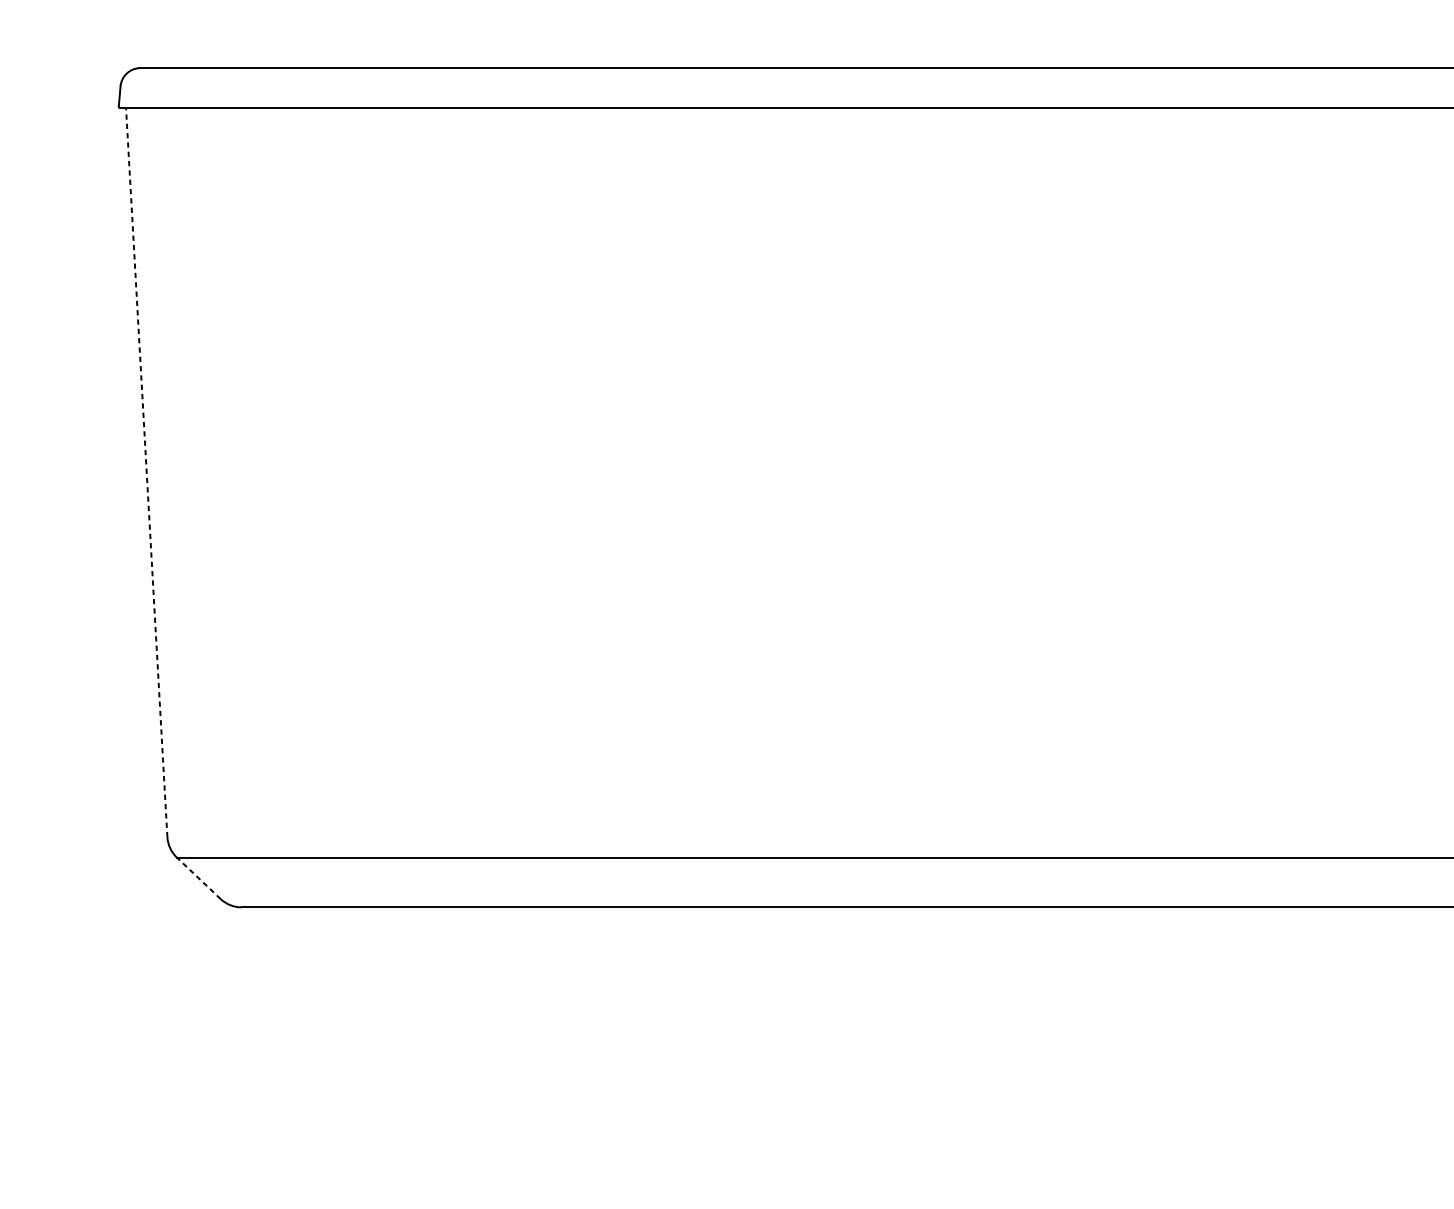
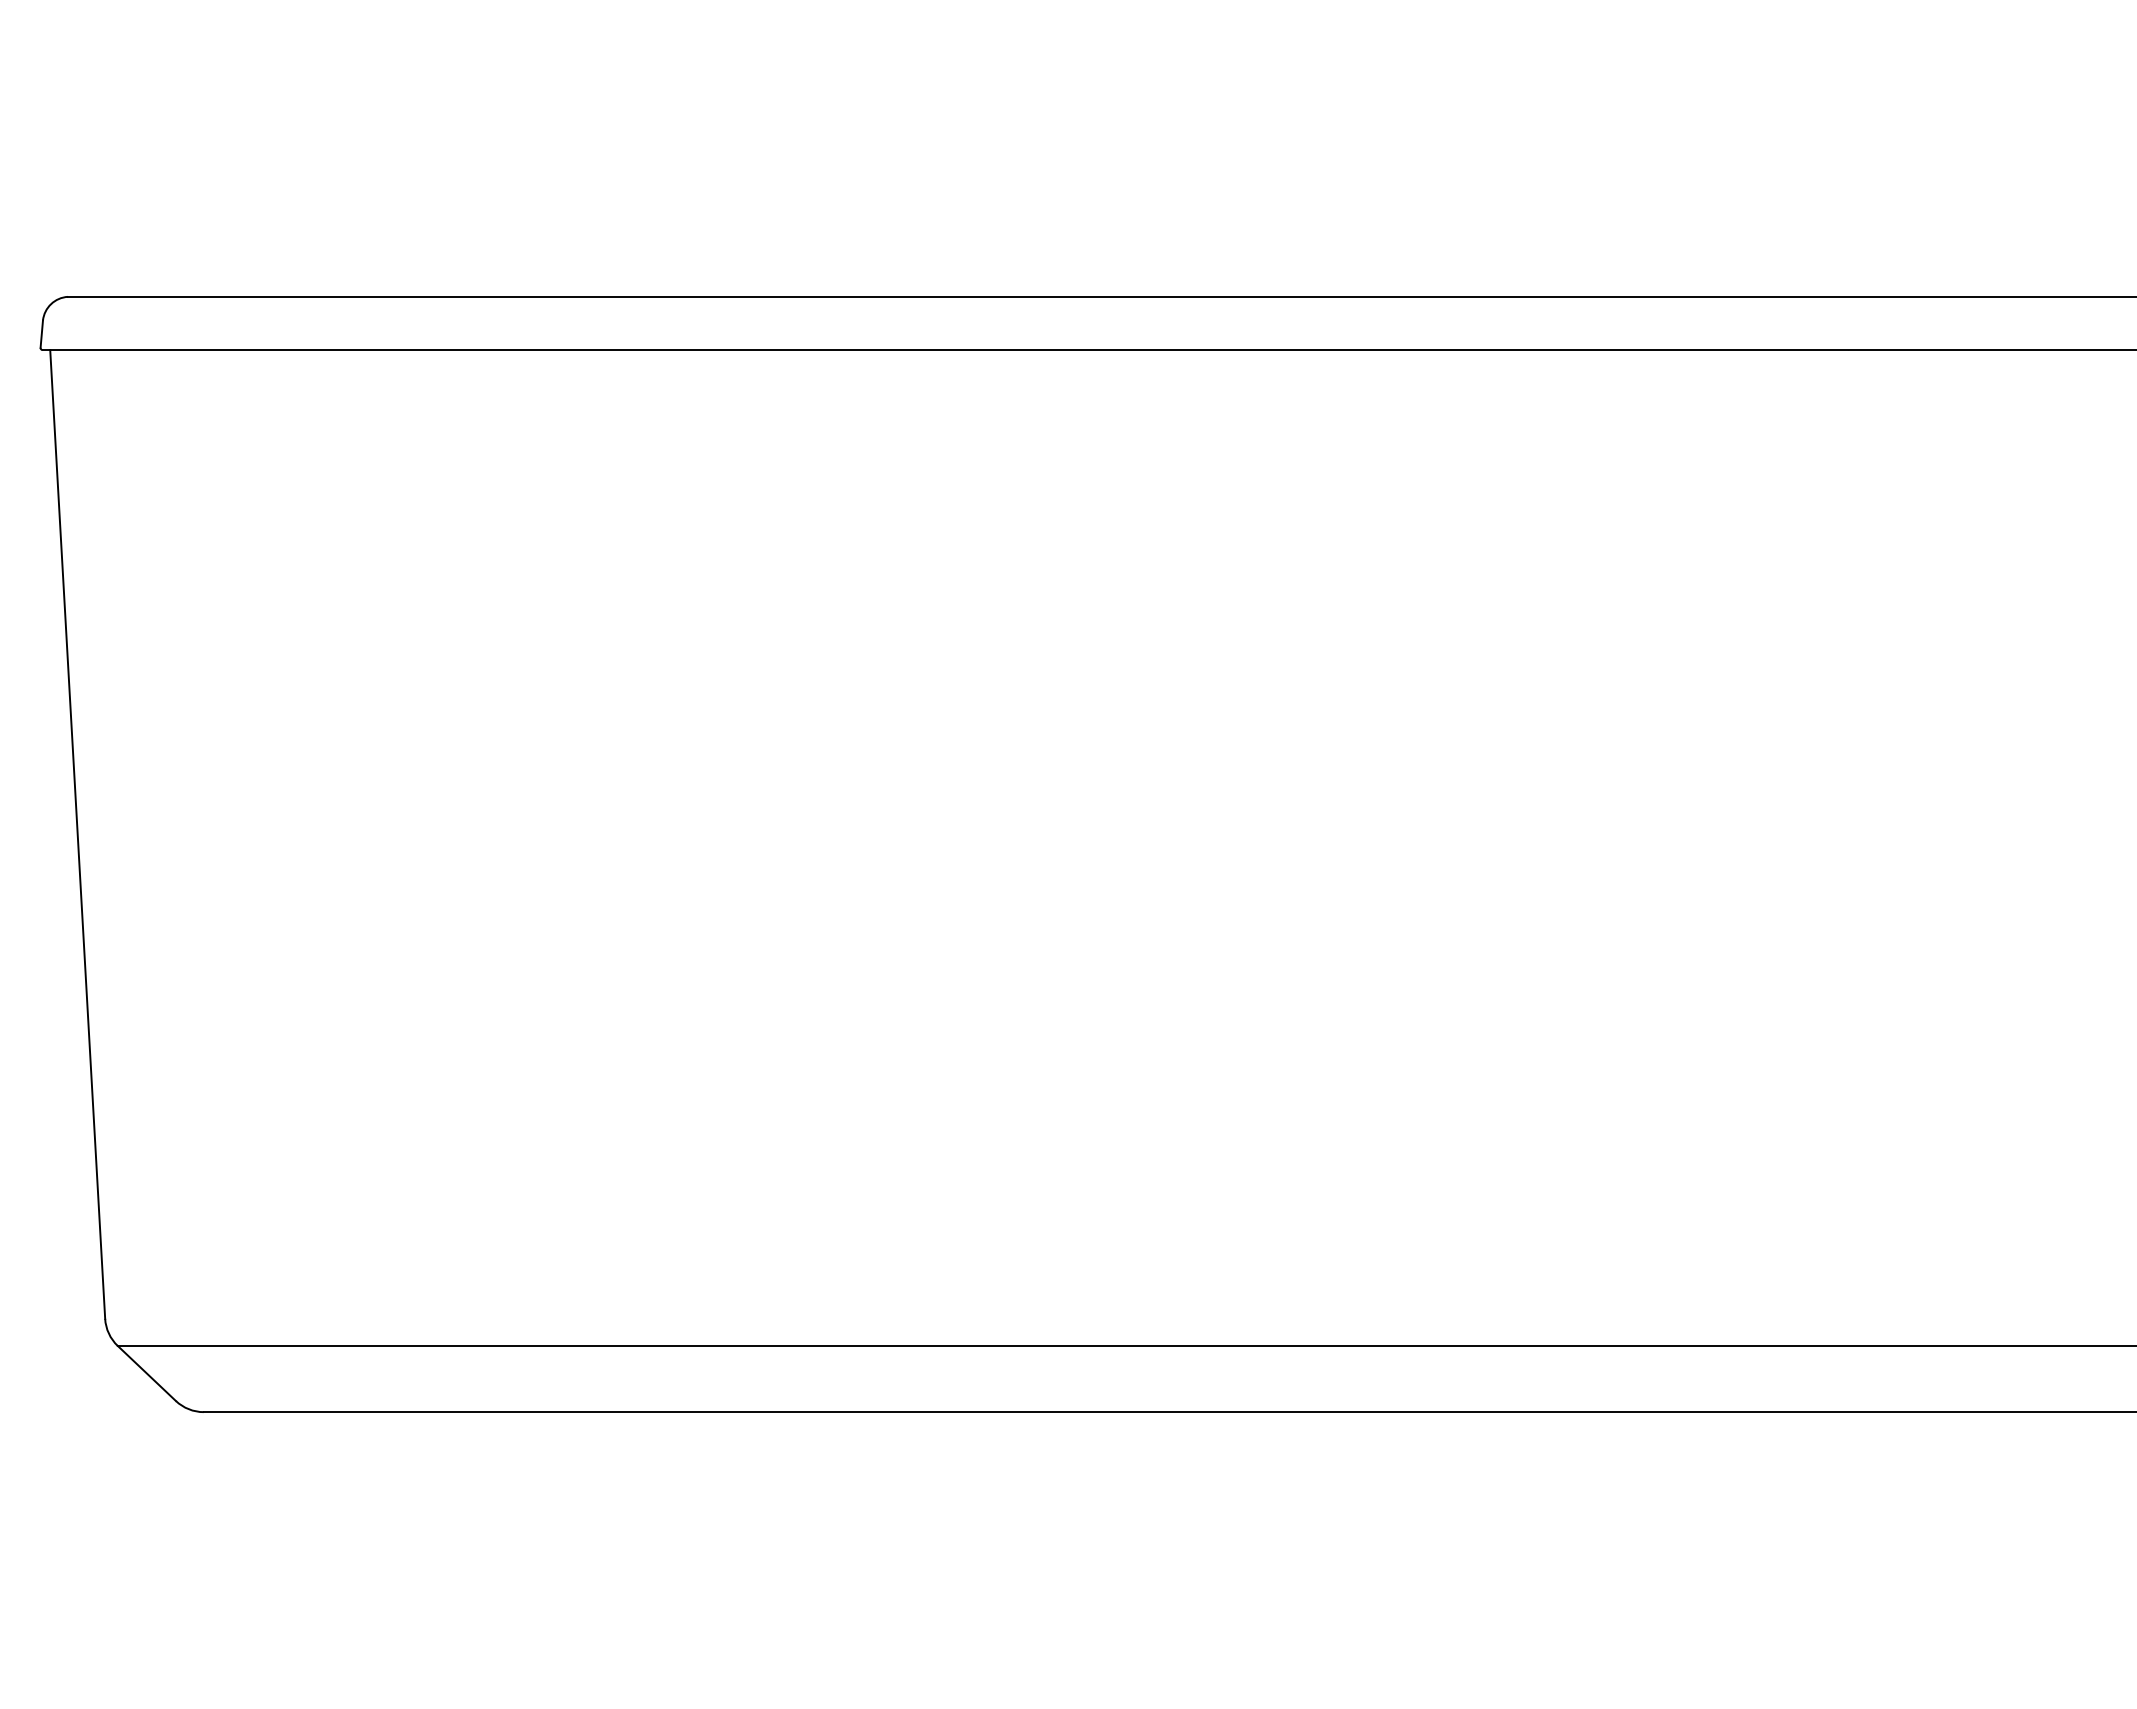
line: (146, 471) -> (77, 833), dashed -> solid
line: (198, 878) -> (146, 1373), dashed -> solid

